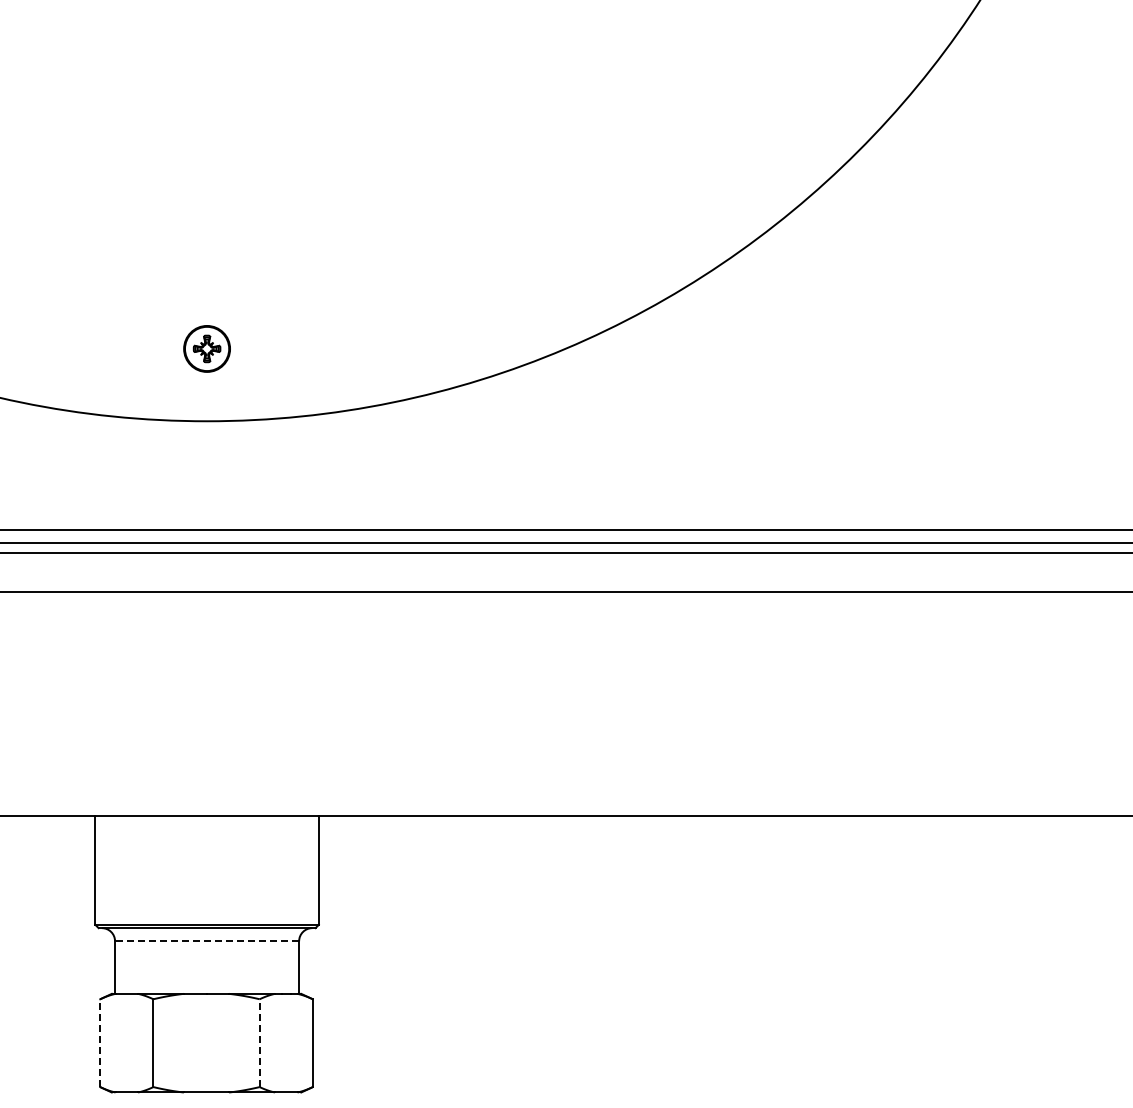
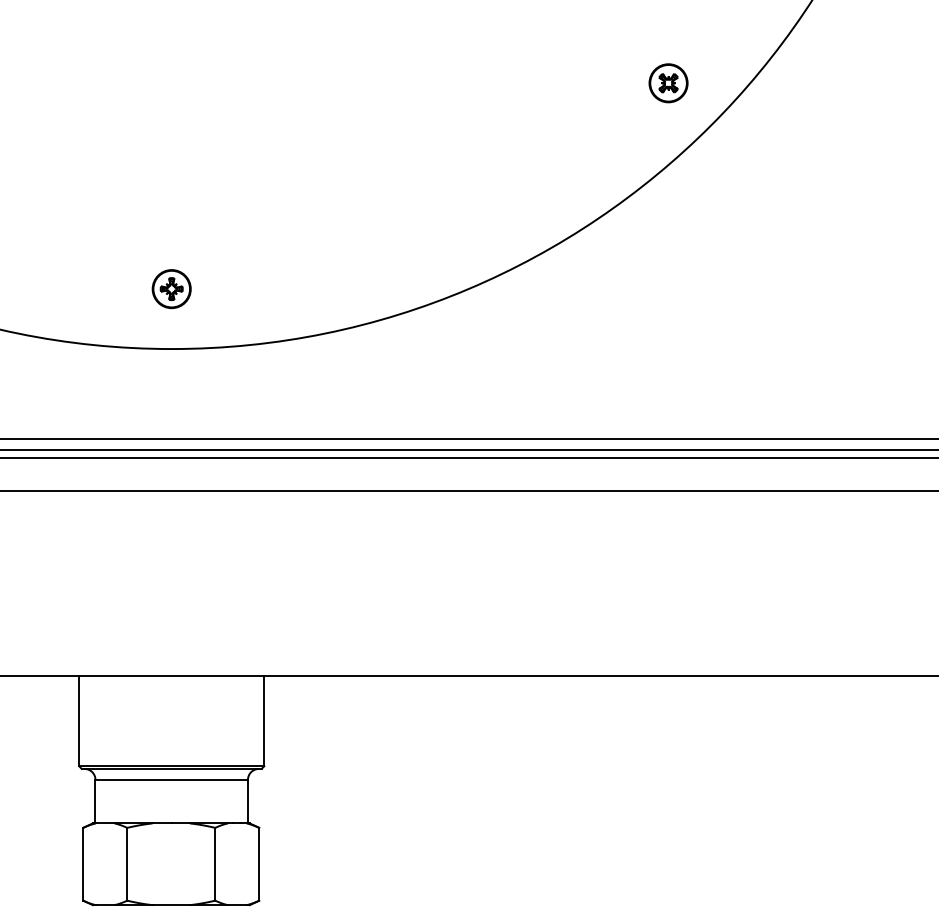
part: (806, 100) -> (668, 83), added
line: (206, 941) -> (171, 780), dashed -> solid
line: (100, 1043) -> (83, 864), dashed -> solid
line: (259, 1043) -> (215, 864), dashed -> solid

